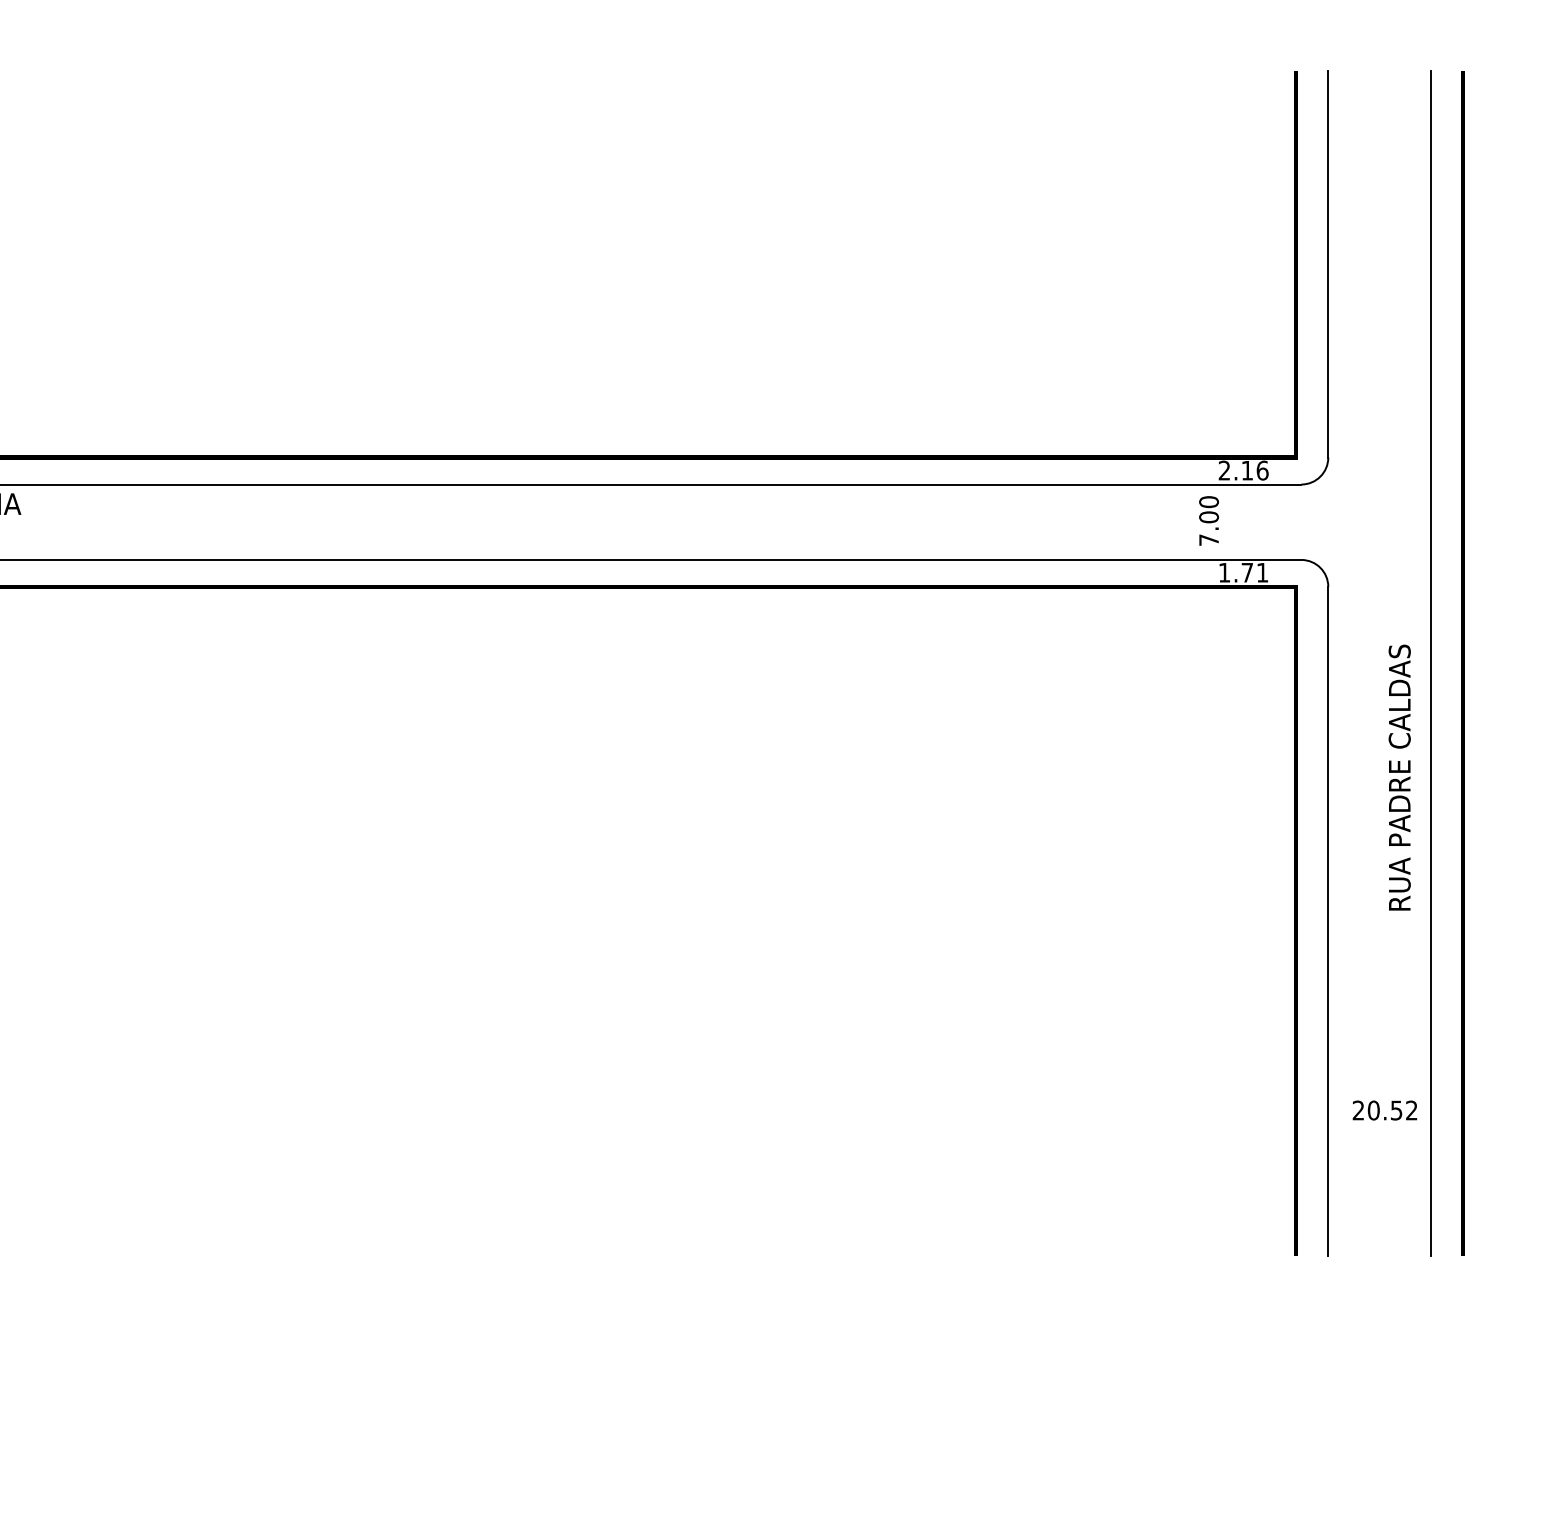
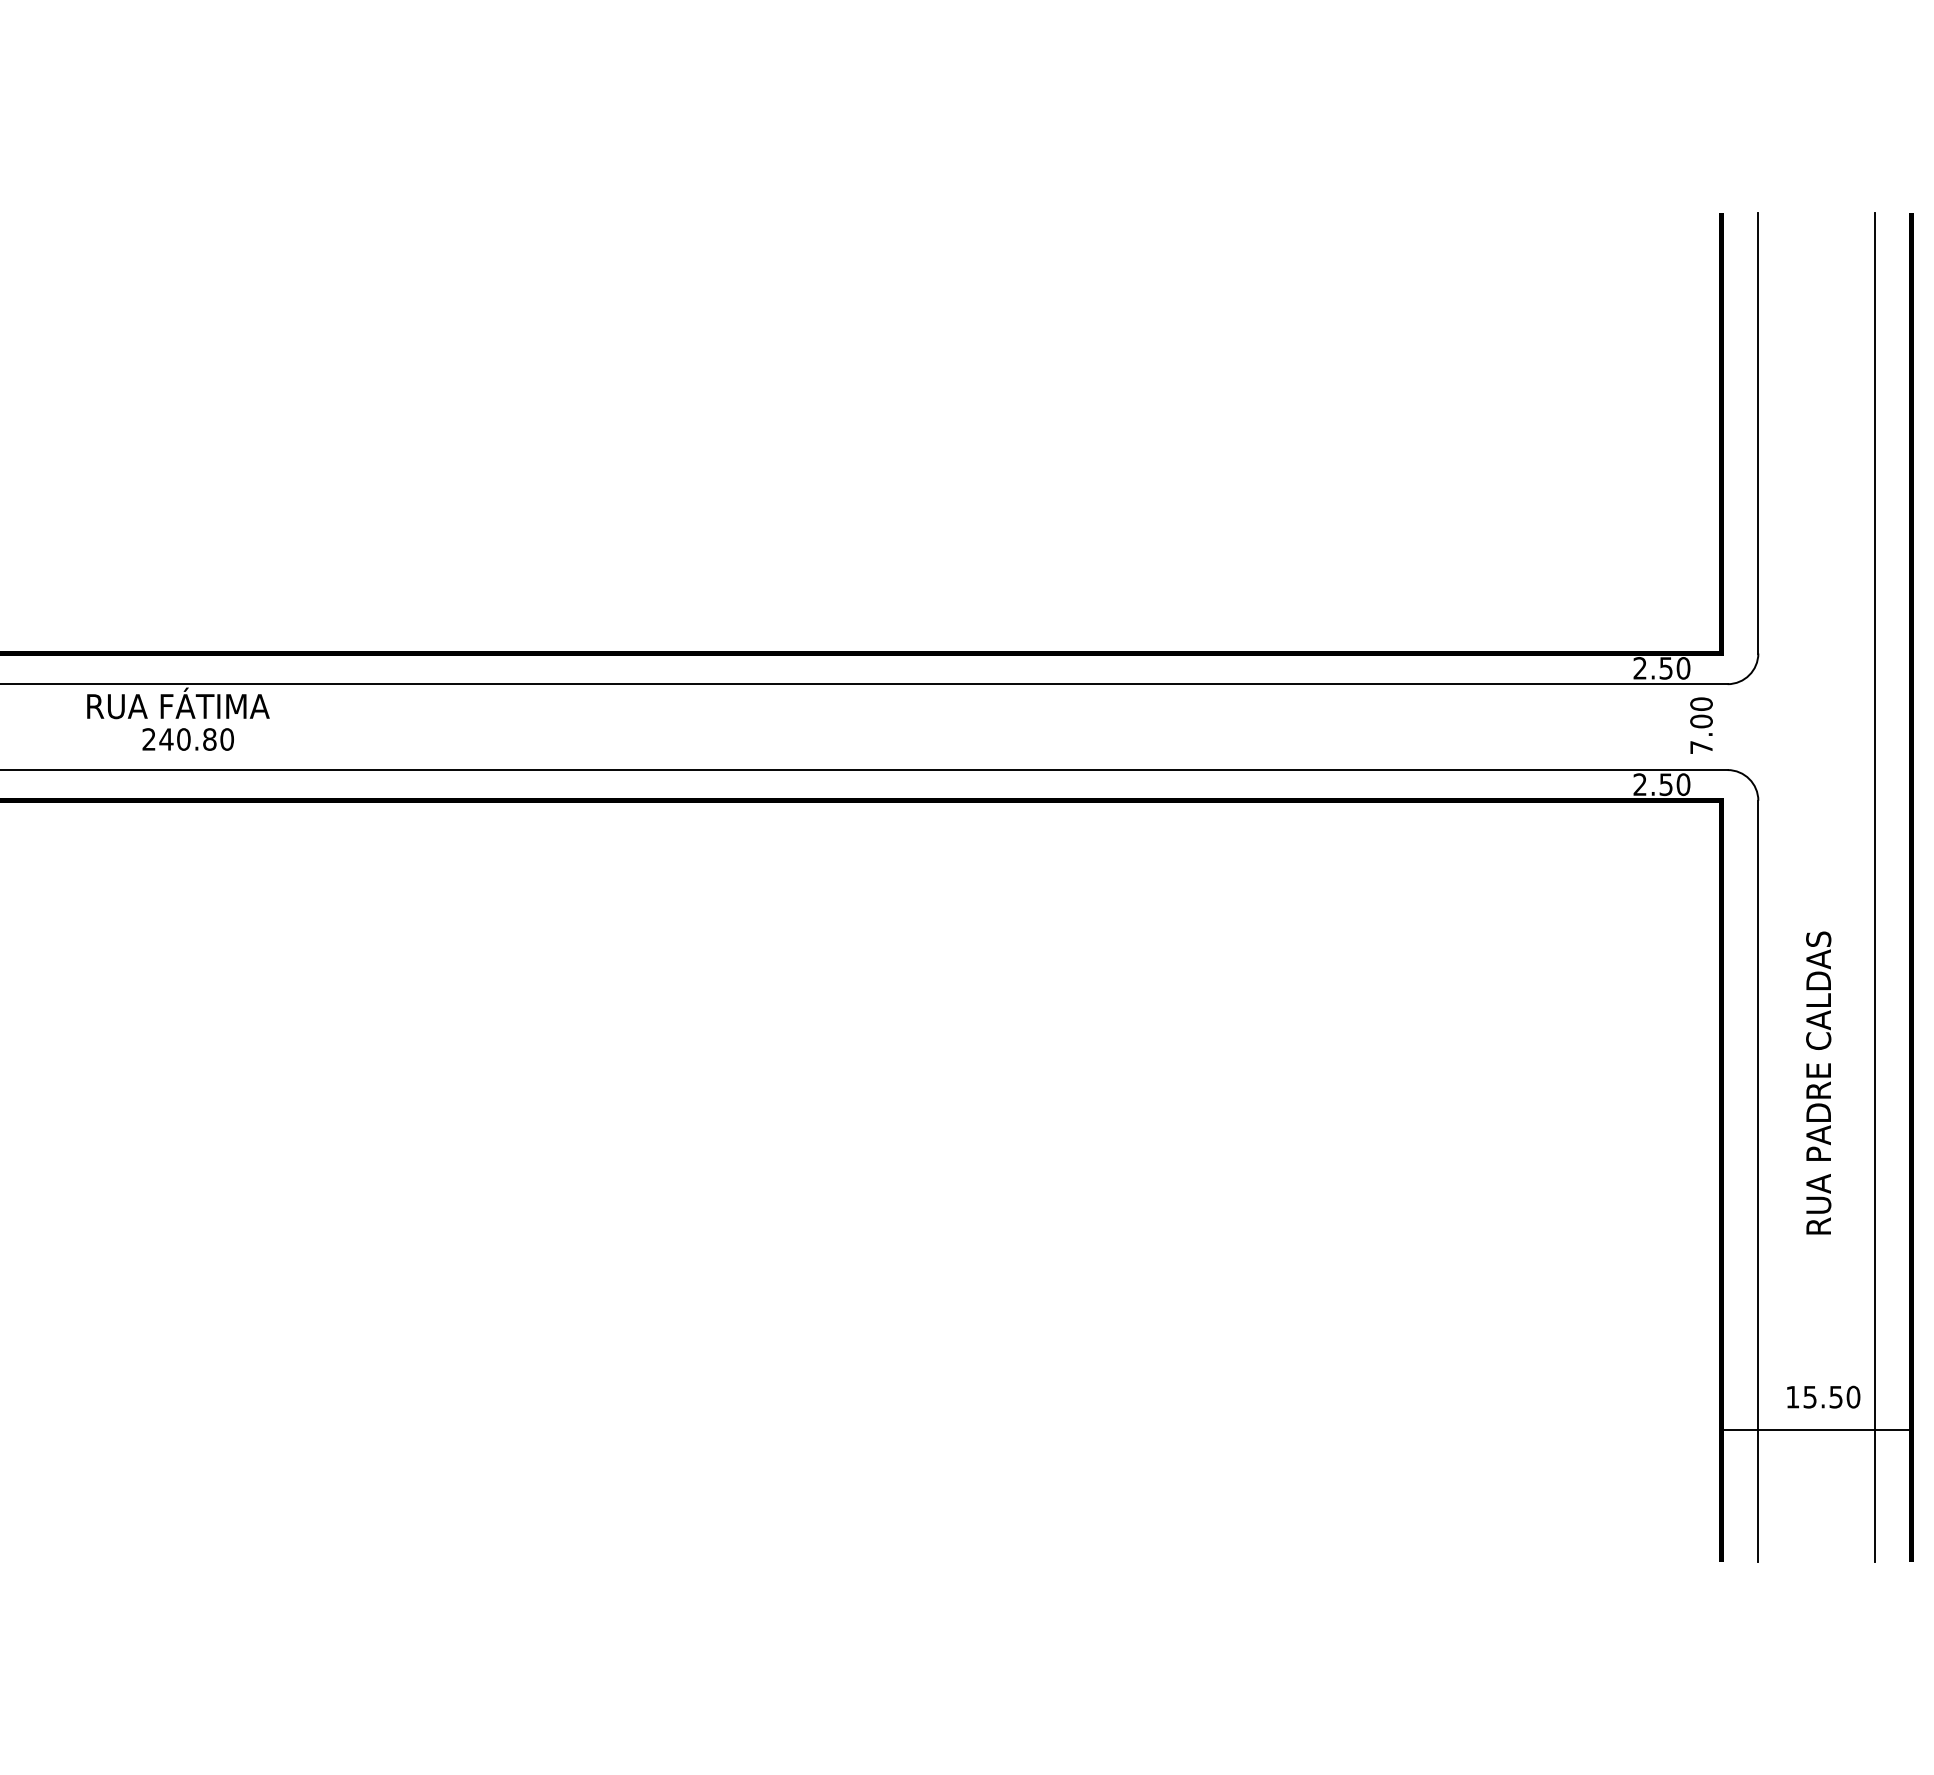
text: (1254, 470) -> (1674, 668), 2.16 -> 2.50
text: (1209, 520) -> (1701, 725), moved
text: (1243, 572) -> (1661, 784), 1.71 -> 2.50
text: (1399, 777) -> (1818, 1082), moved
text: (1385, 1109) -> (1823, 1396), 20.52 -> 15.50
line: (1379, 1139) -> (1816, 1430), added

